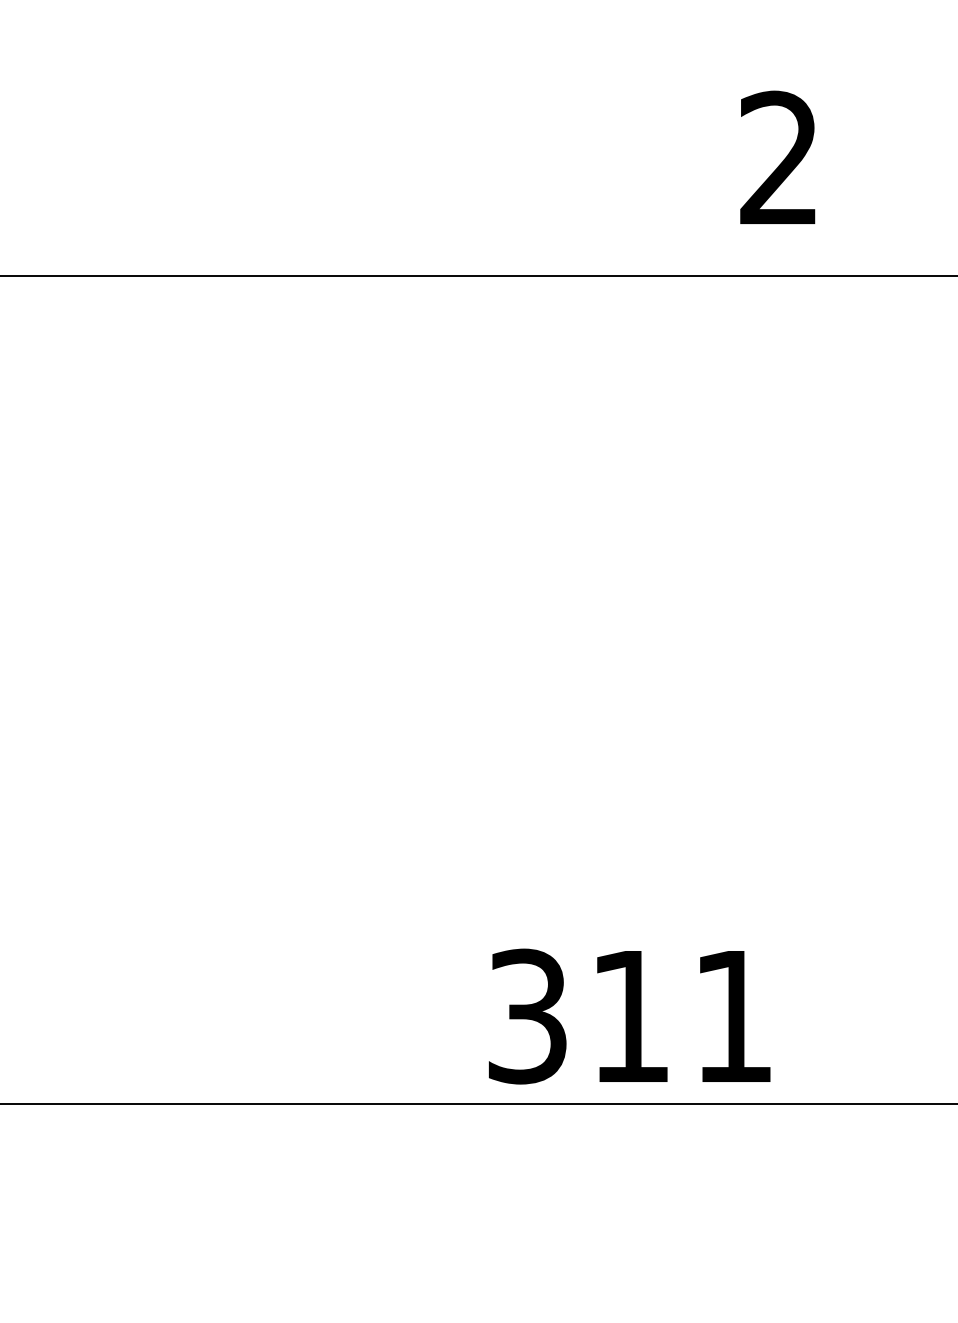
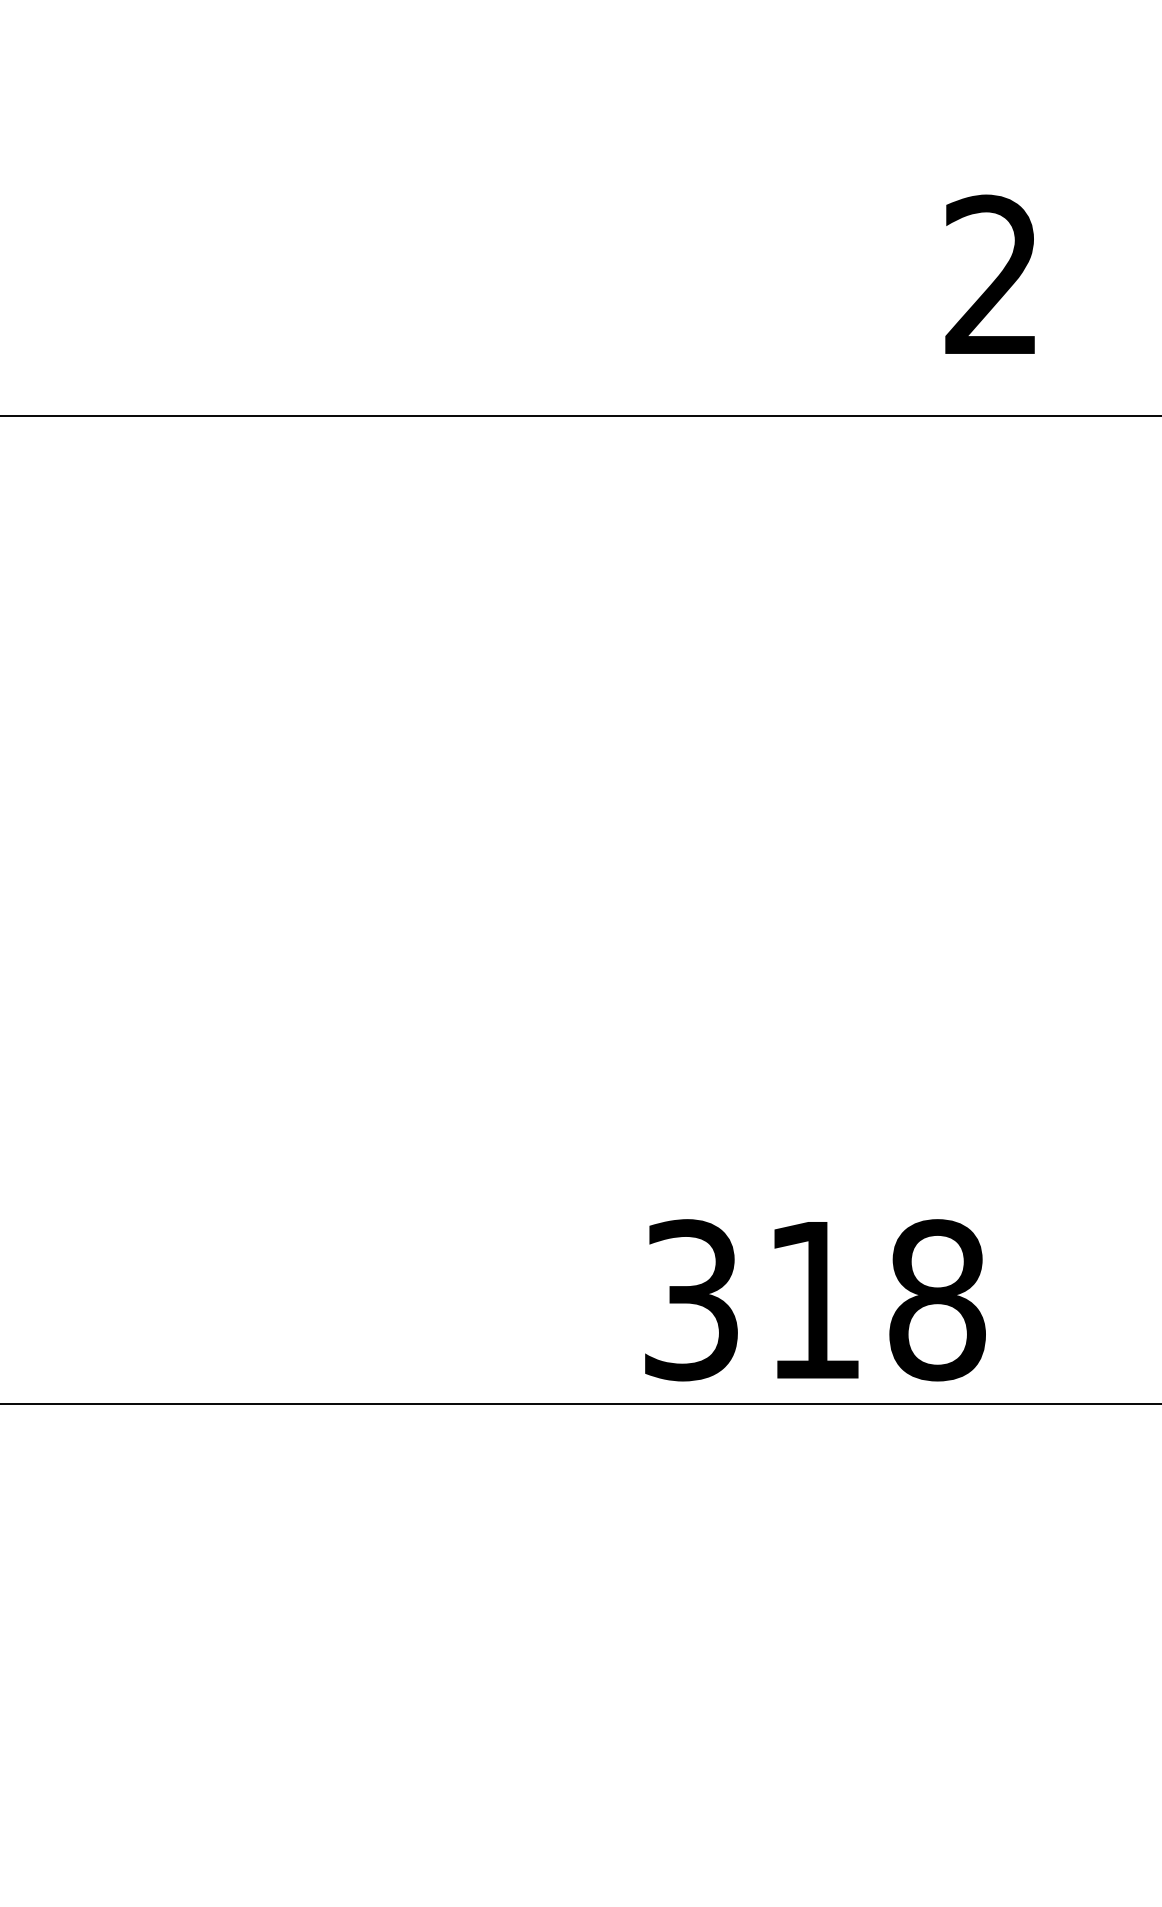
text: (733, 1016) -> (937, 1300), 311 -> 318

